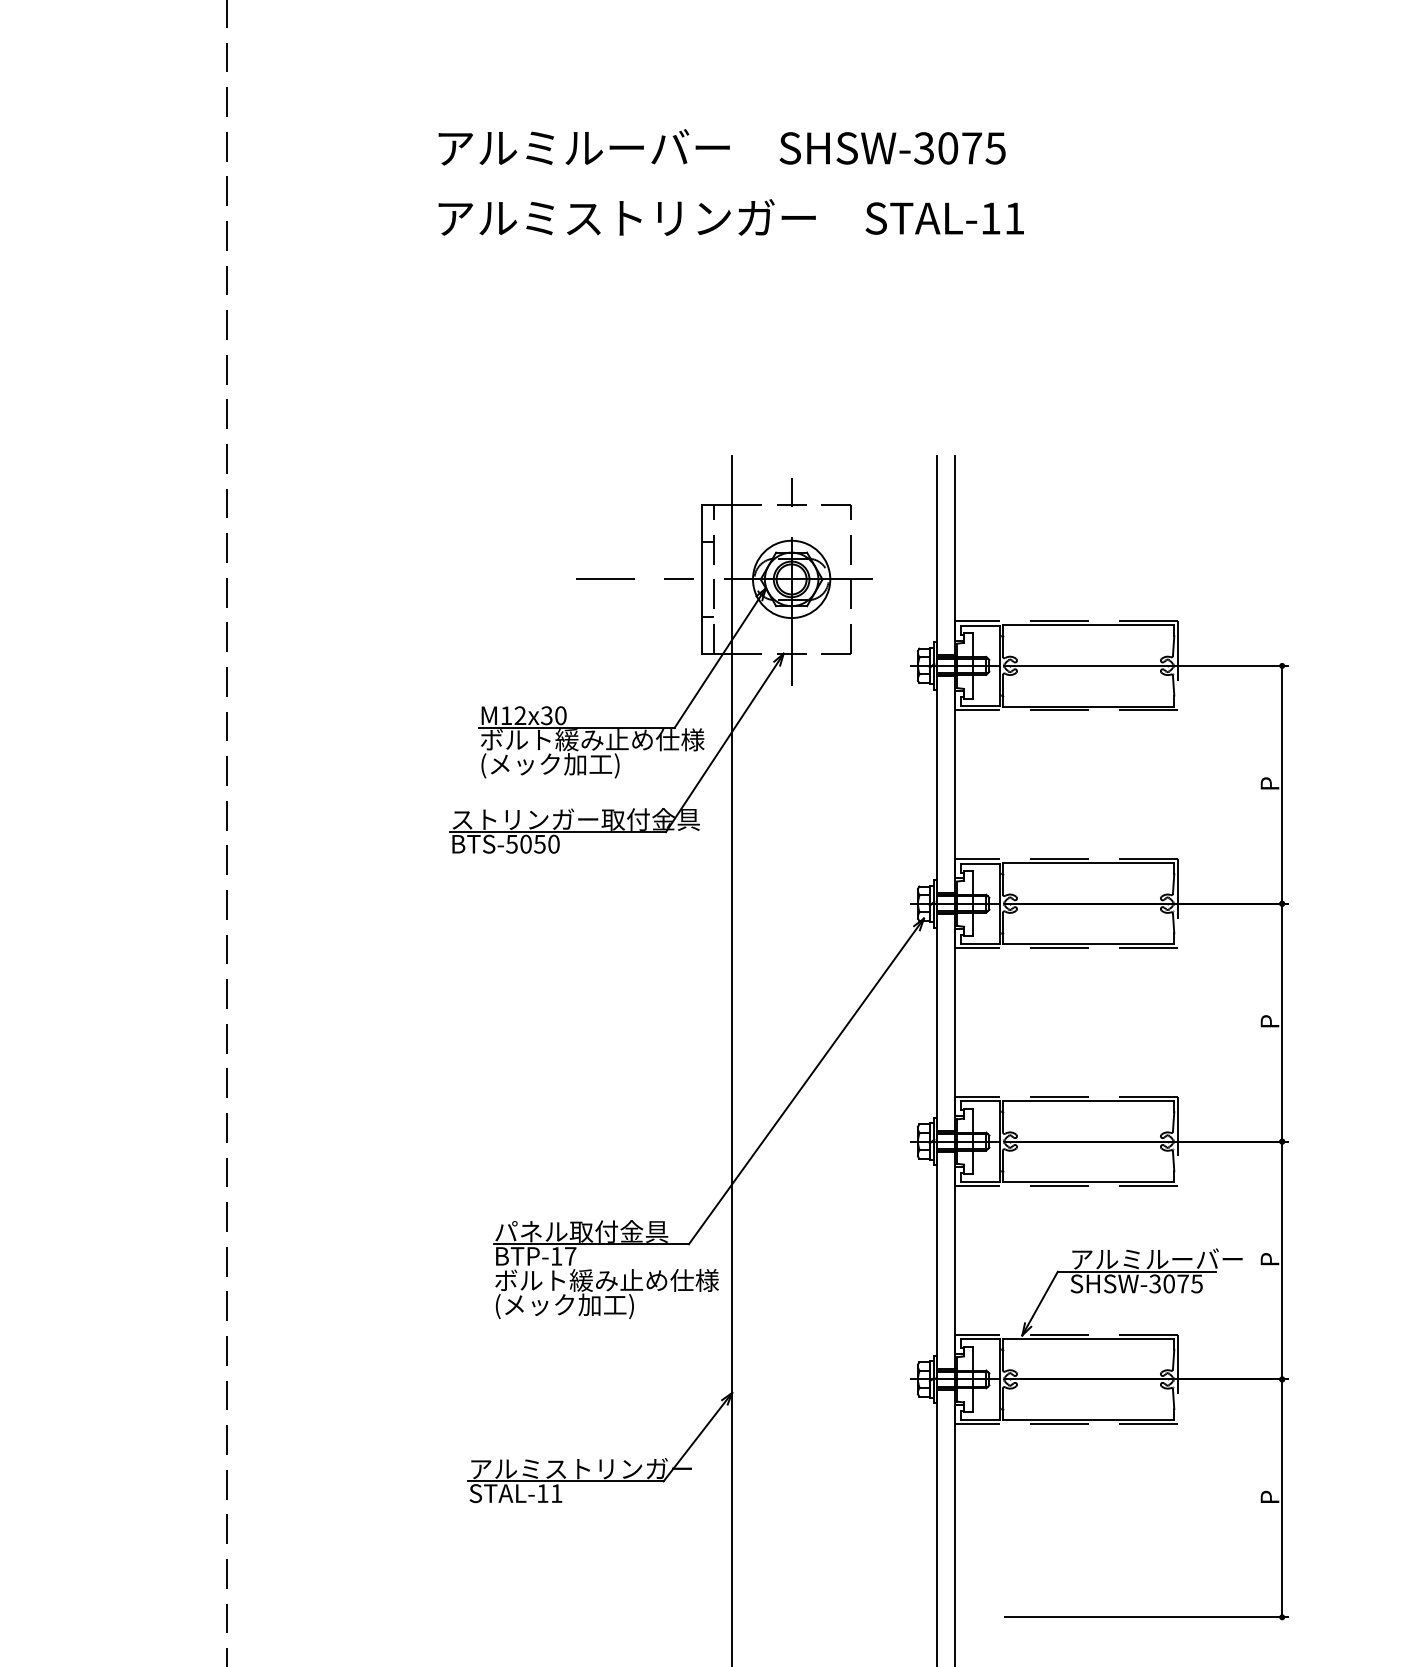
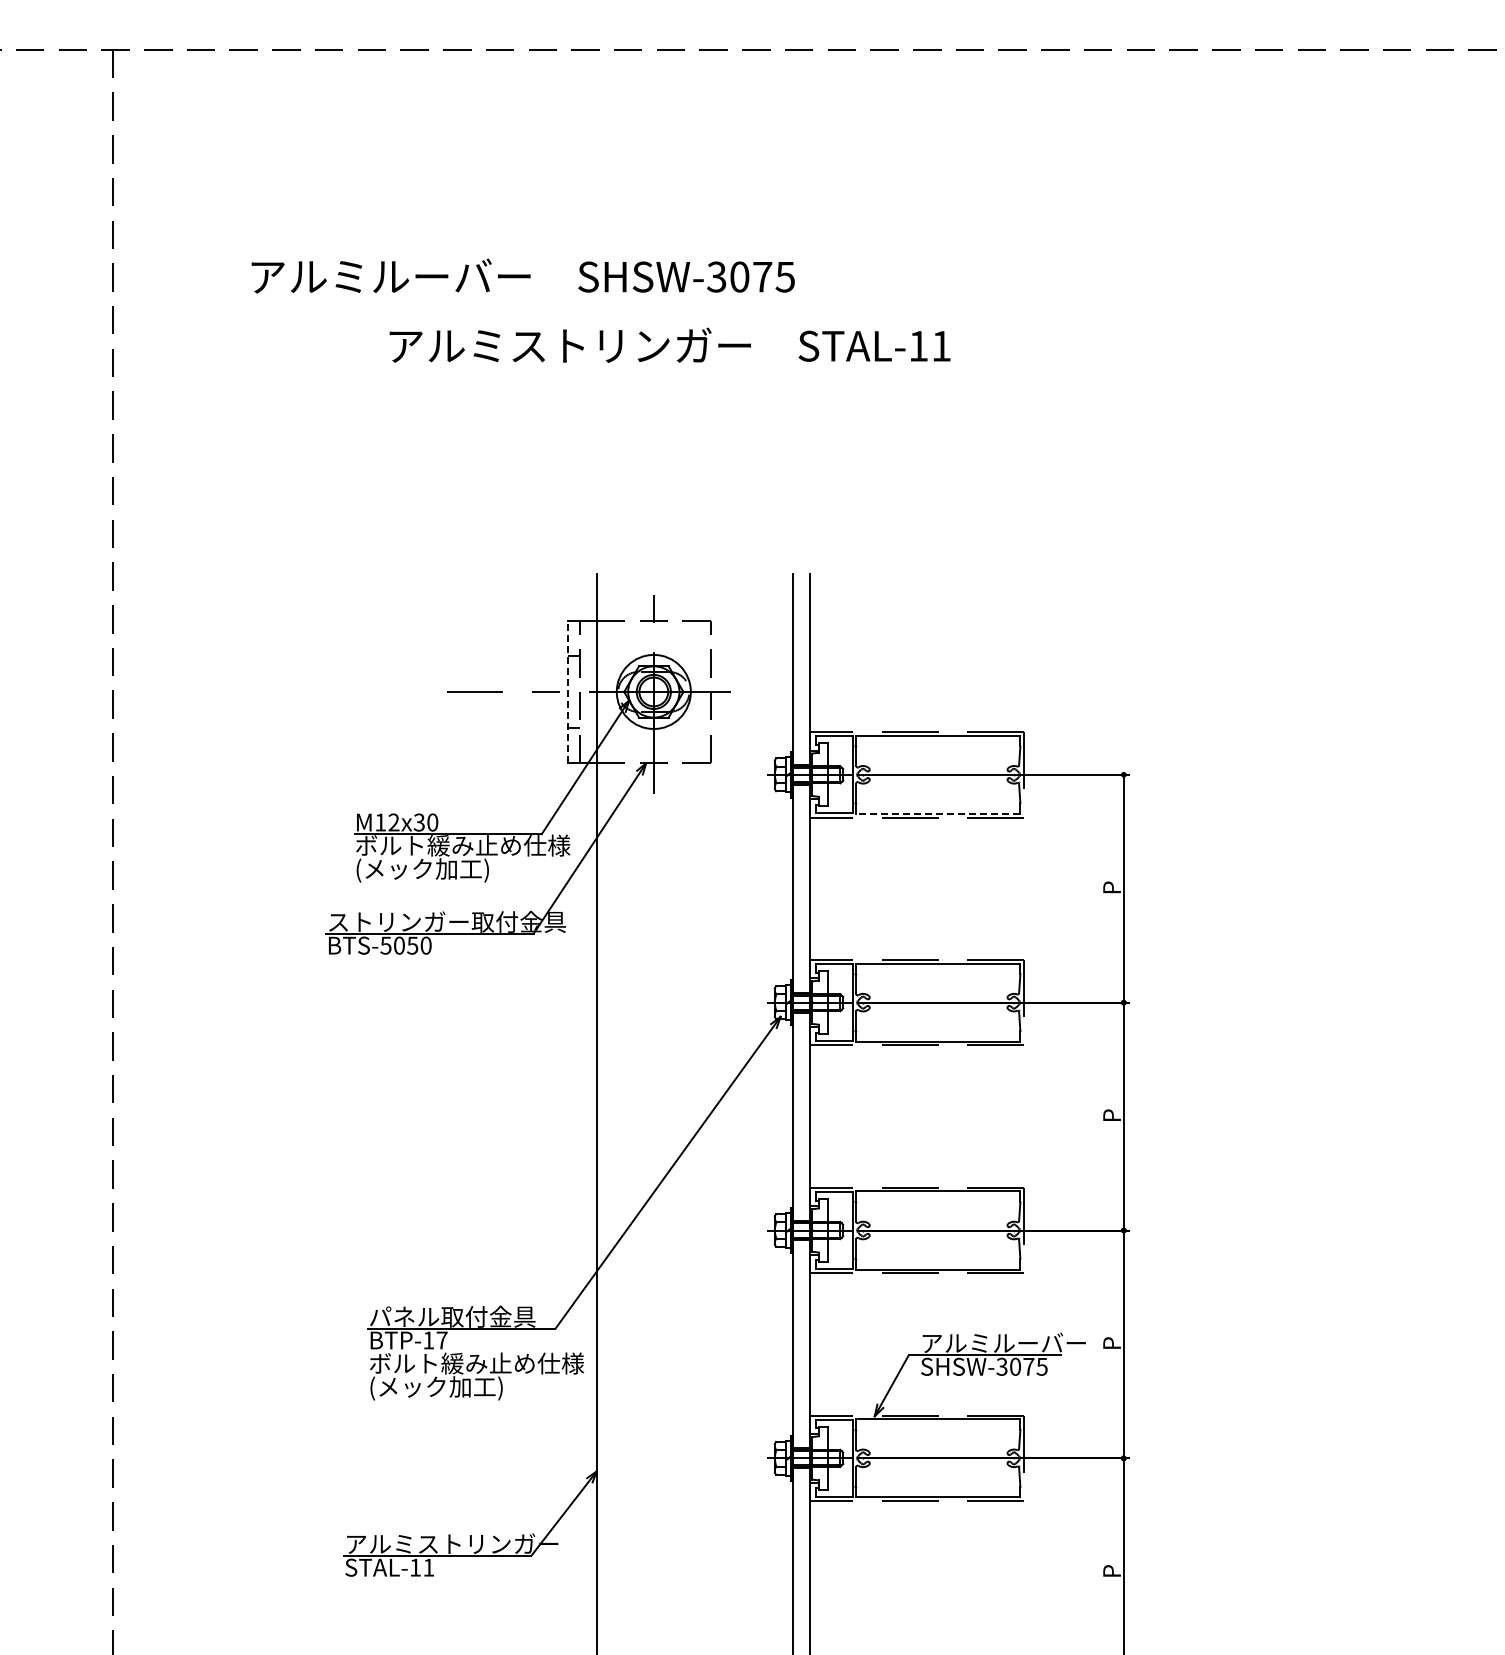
text: (721, 146) -> (522, 275), moved
text: (730, 216) -> (669, 344), moved
line: (702, 578) -> (568, 691), solid -> dashed
line: (1087, 706) -> (937, 813), solid -> dashed

